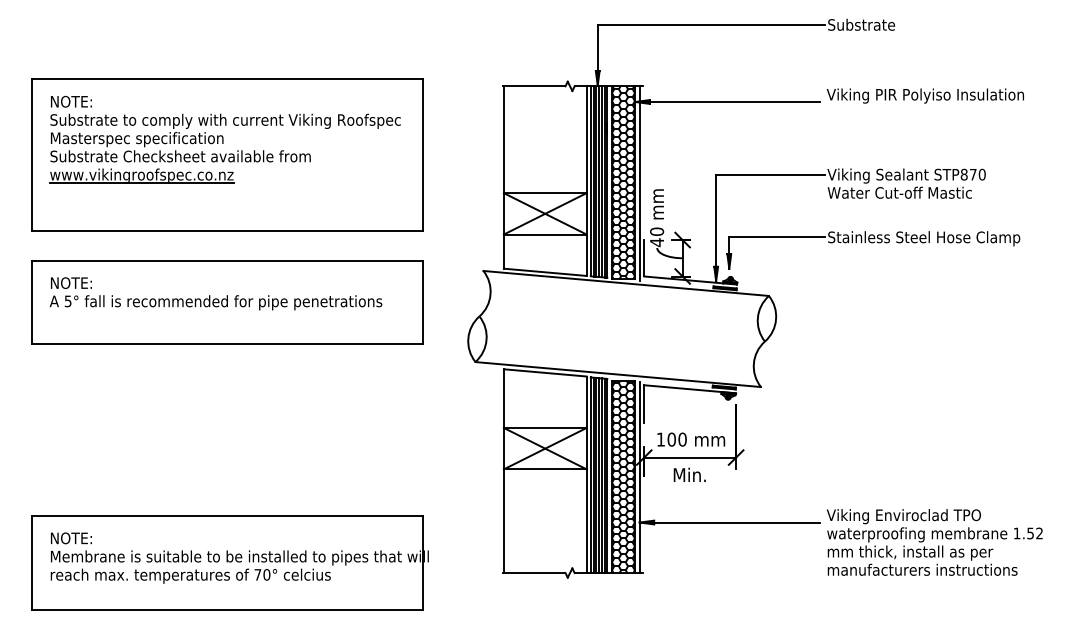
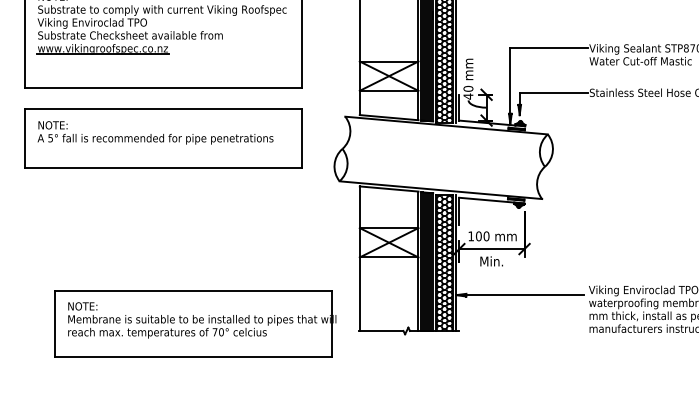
text: (136, 139) -> (99, 23), Masterspec specification -> Viking Enviroclad TPO
part: (229, 562) -> (194, 323), moved

